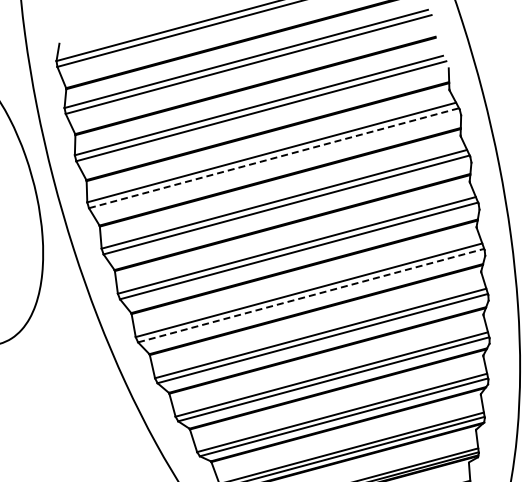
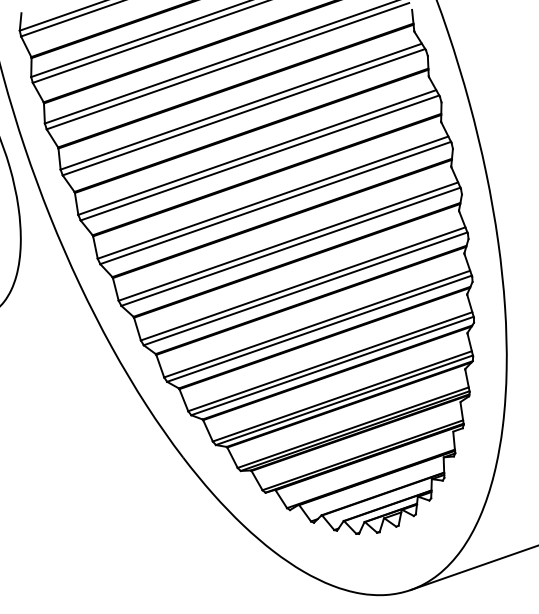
line: (274, 158) -> (244, 112), dashed -> solid
line: (310, 295) -> (290, 246), dashed -> solid

